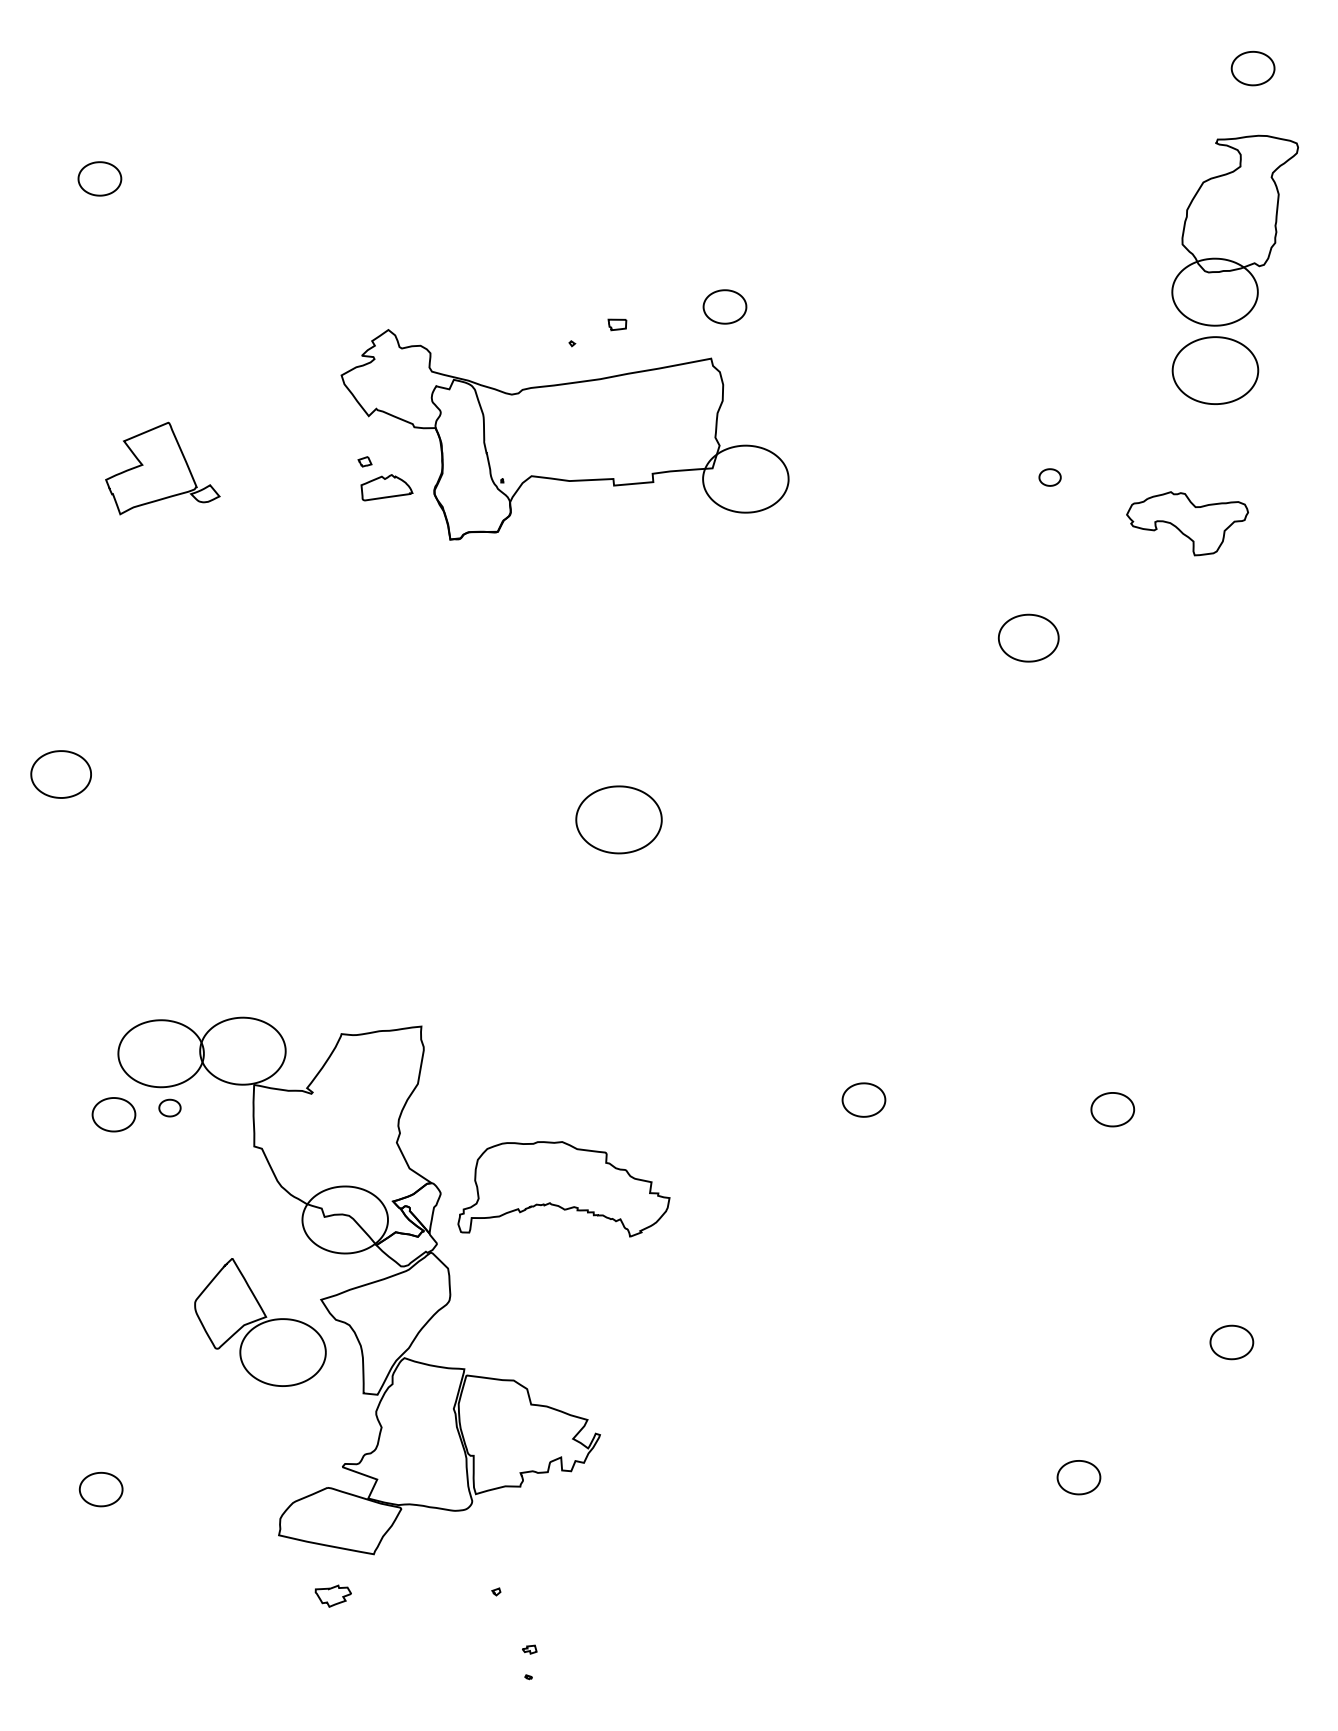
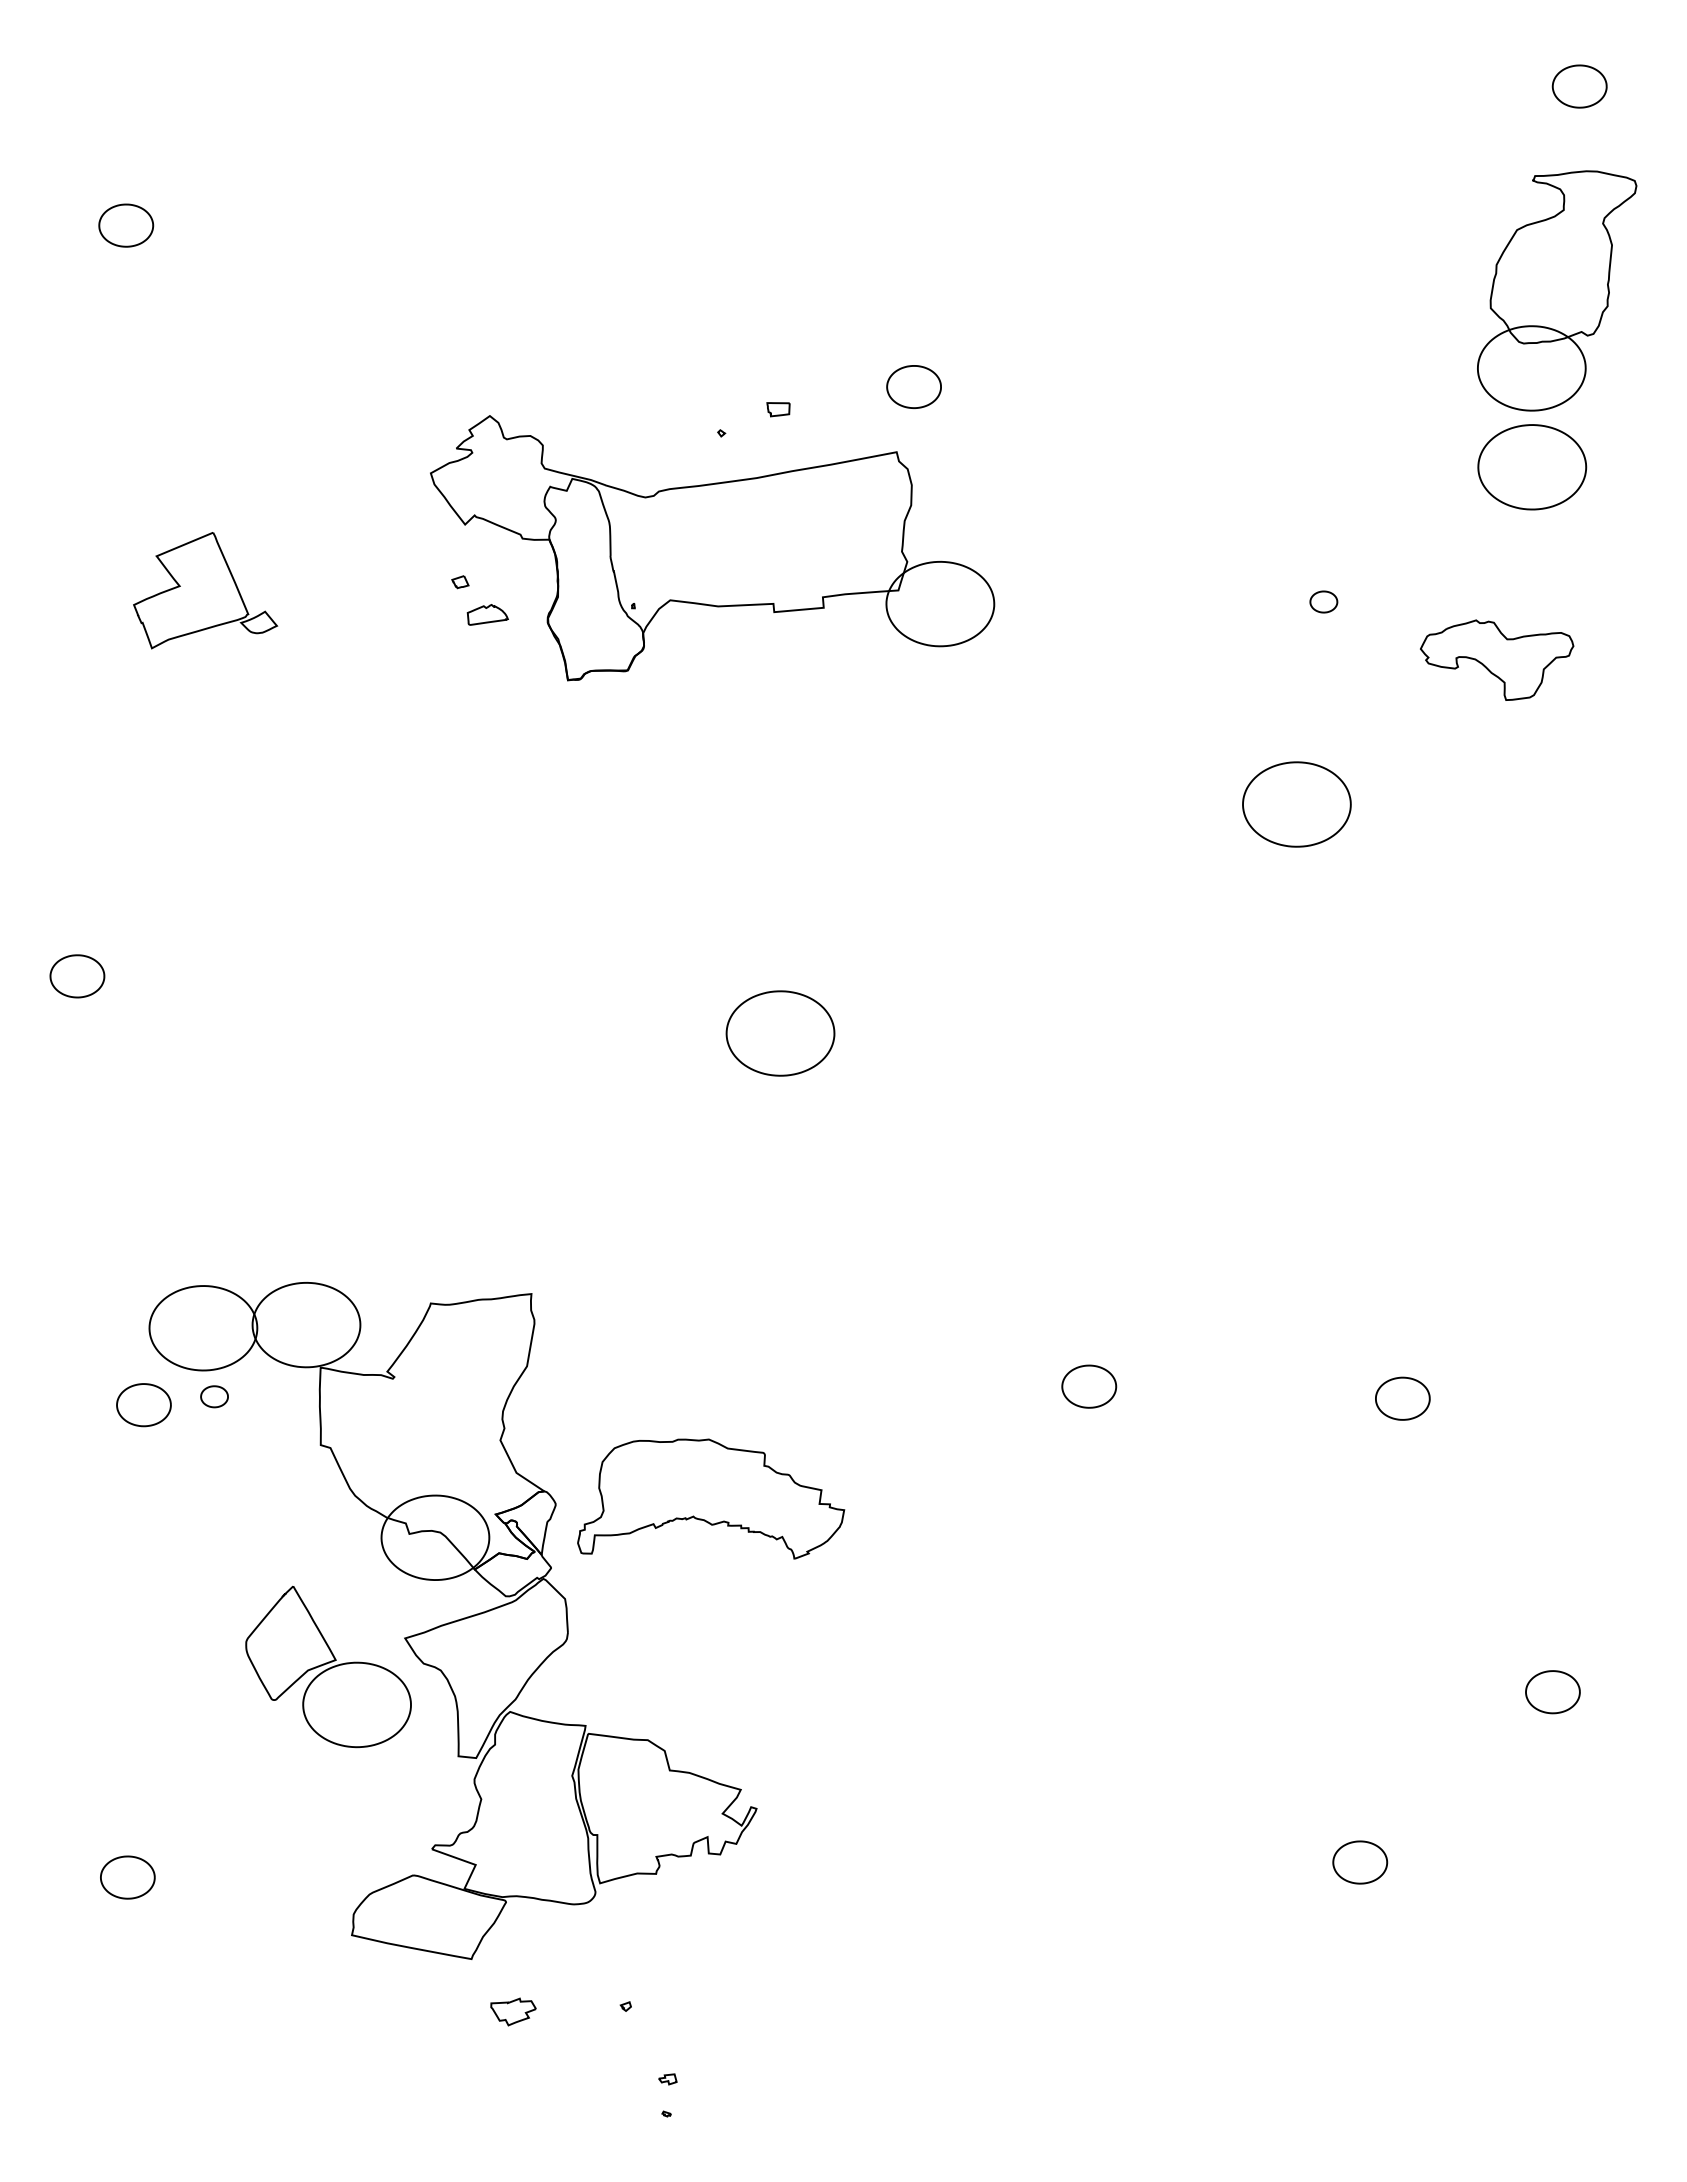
part: (386, 487) -> (487, 614), size x0.62
part: (1028, 638) -> (1296, 804), size x1.43
part: (61, 774) -> (77, 976), size x0.71
part: (333, 1595) -> (513, 2011), moved

